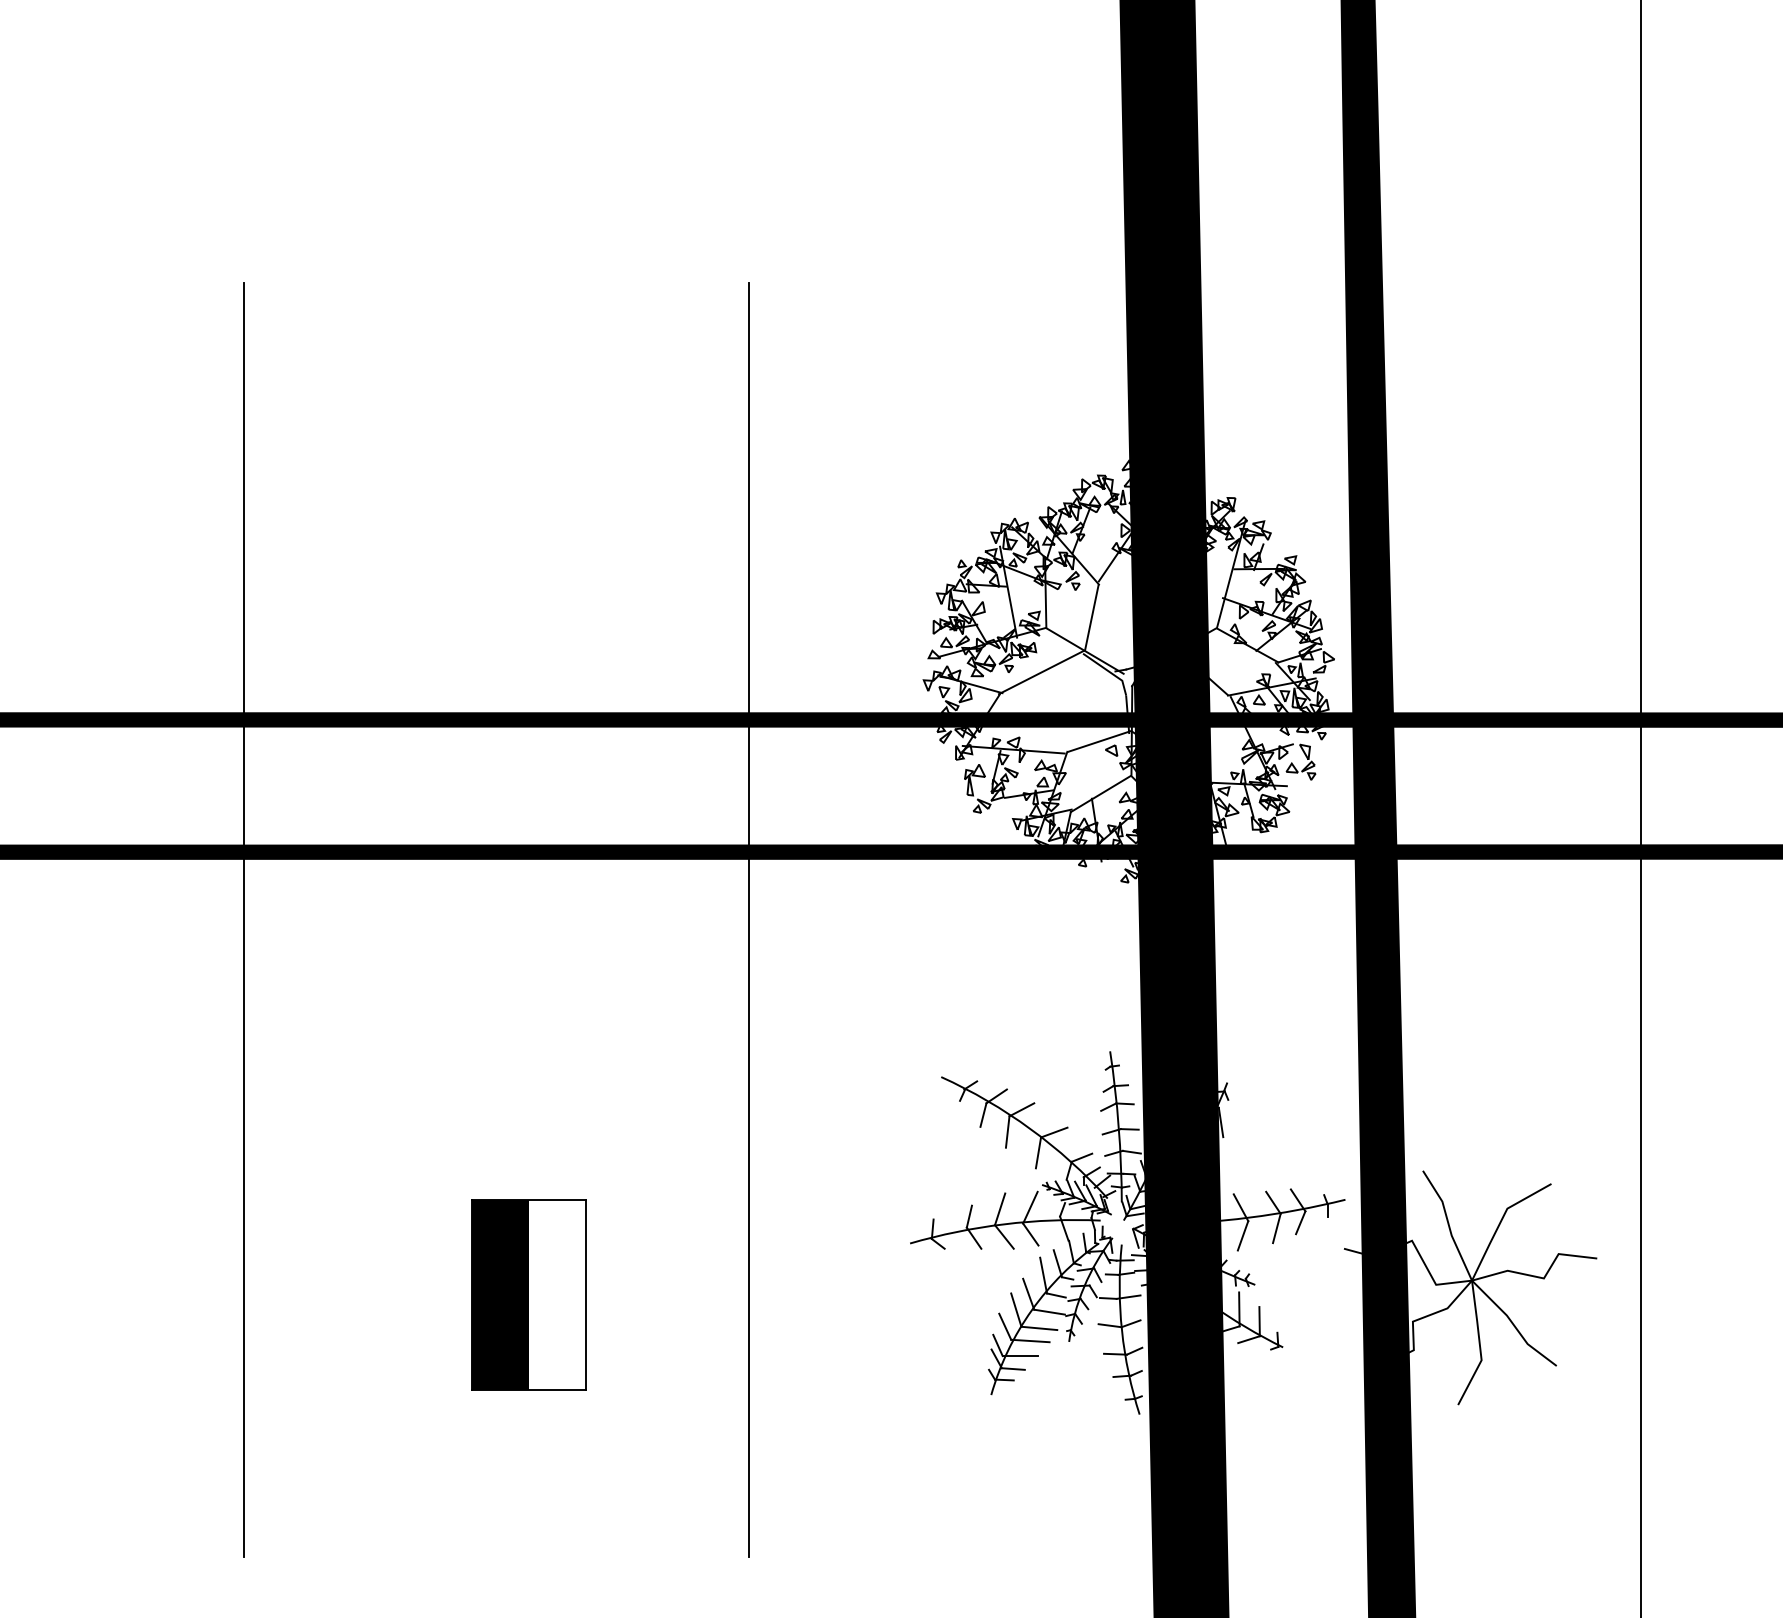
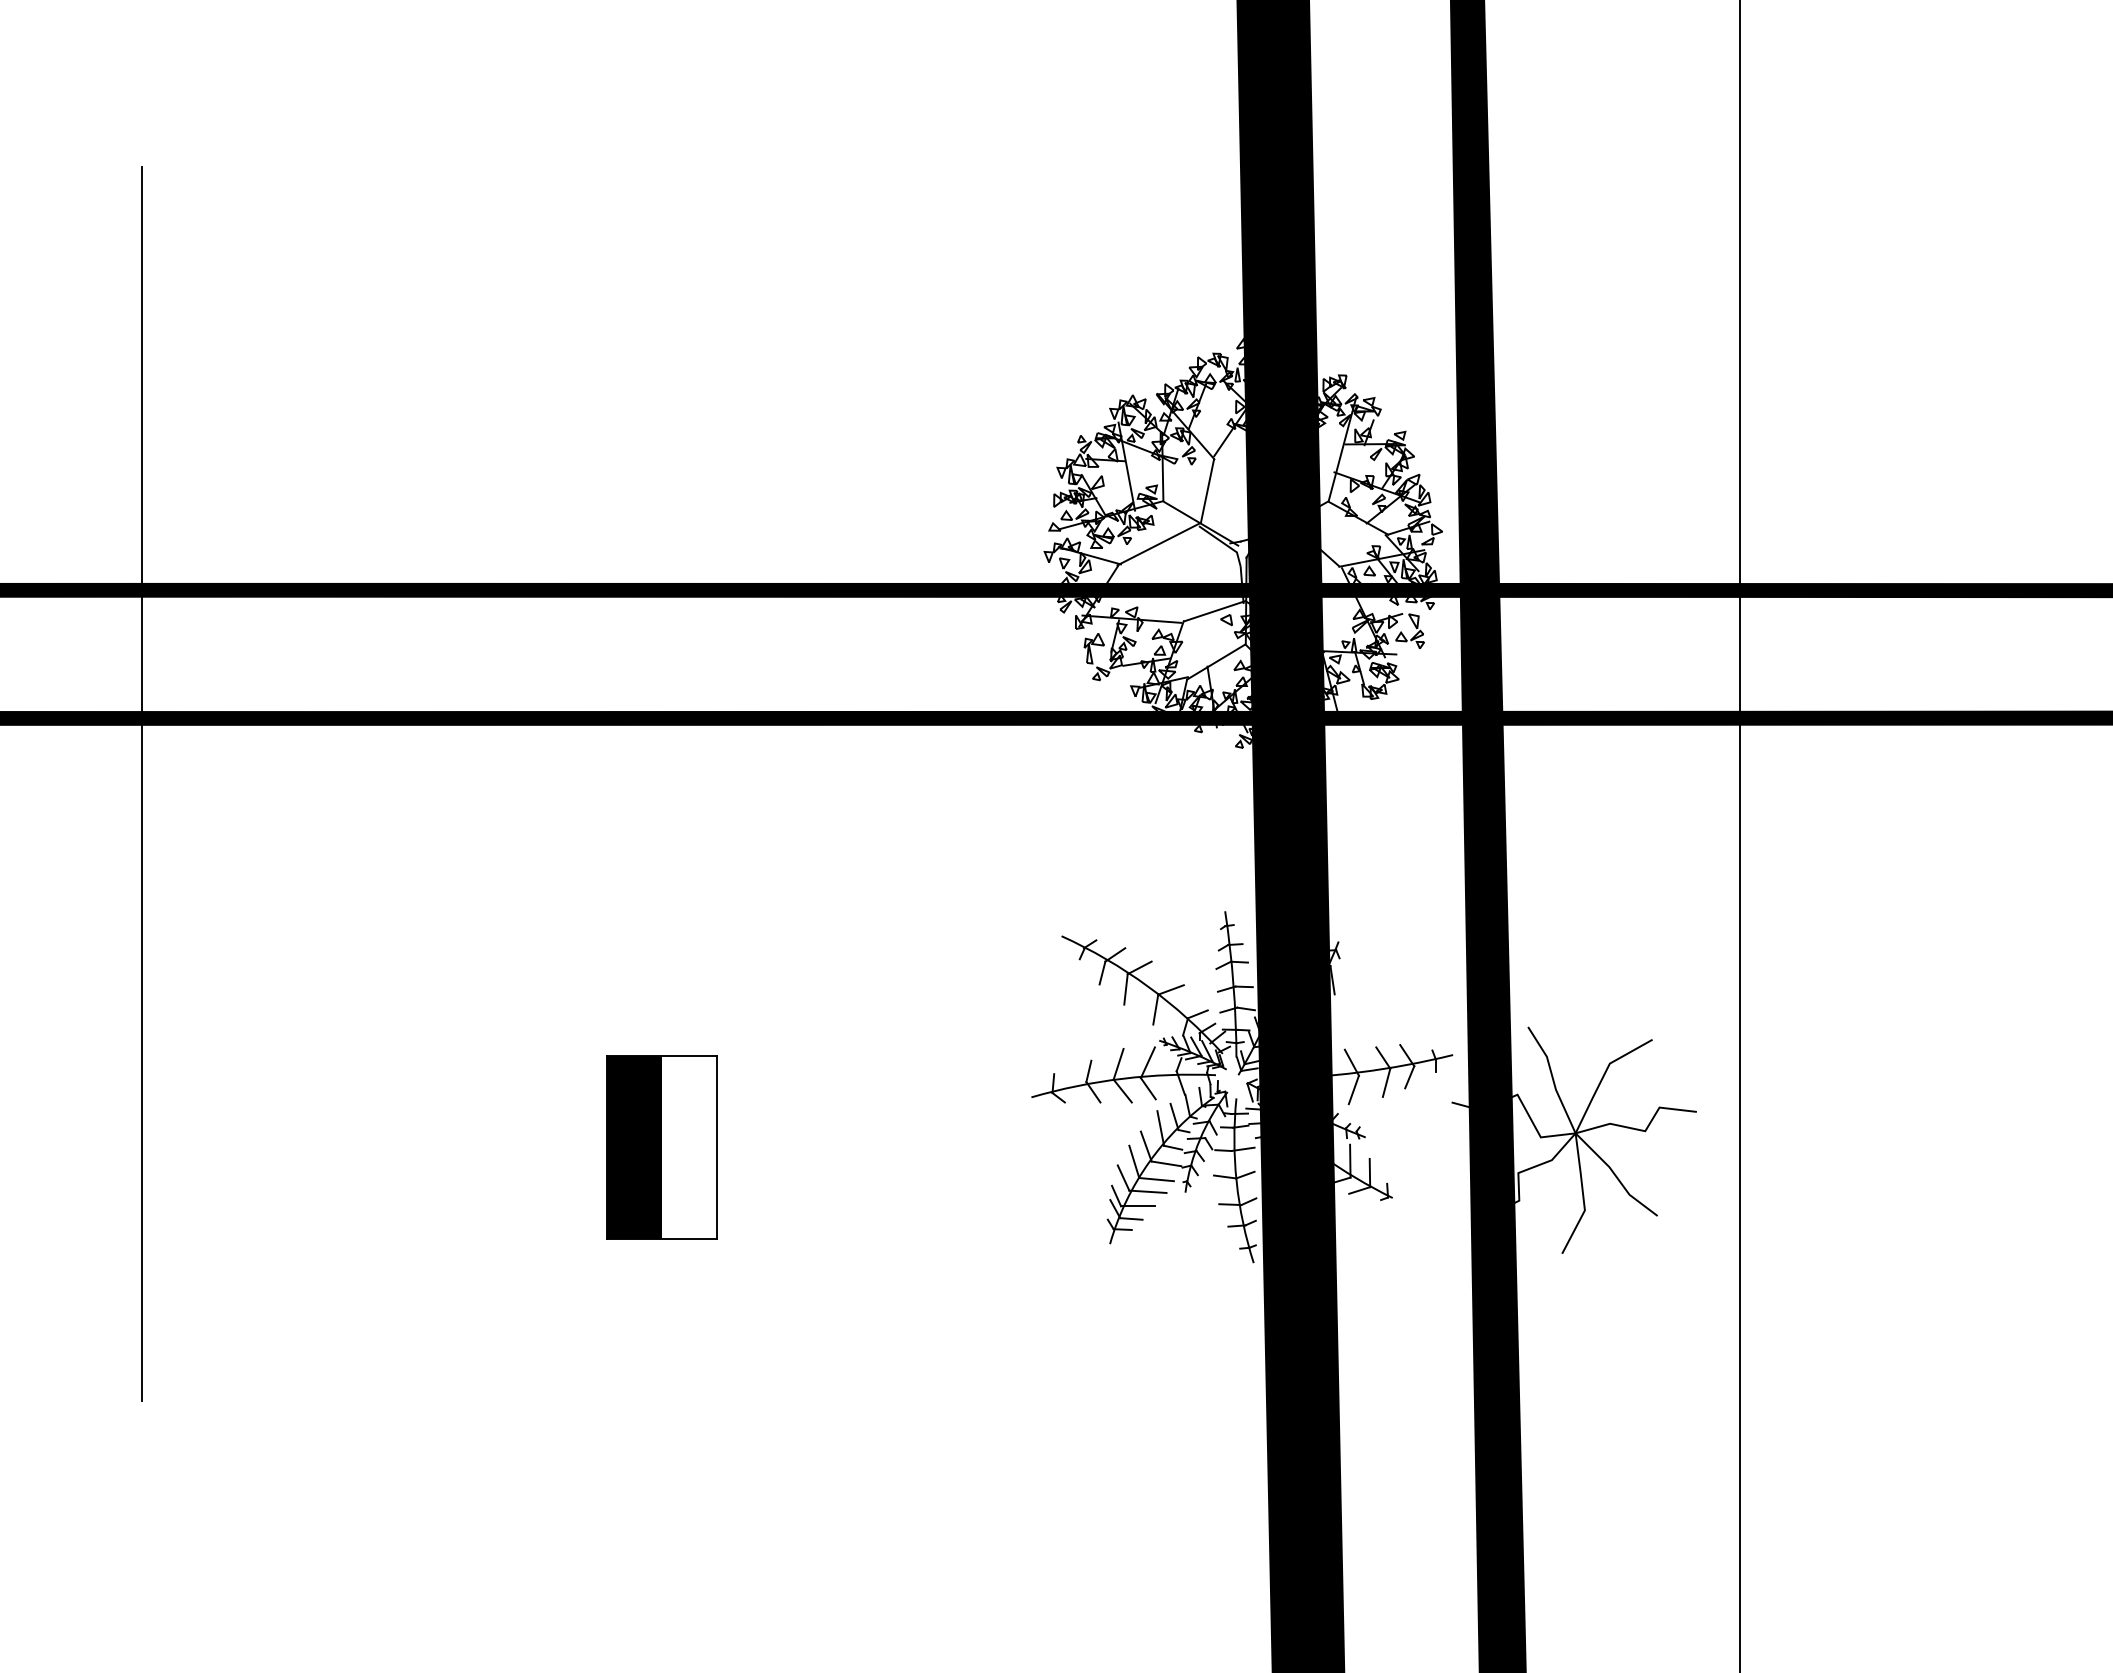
line: (244, 919) -> (386, 783), removed
line: (749, 919) -> (875, 783), removed

